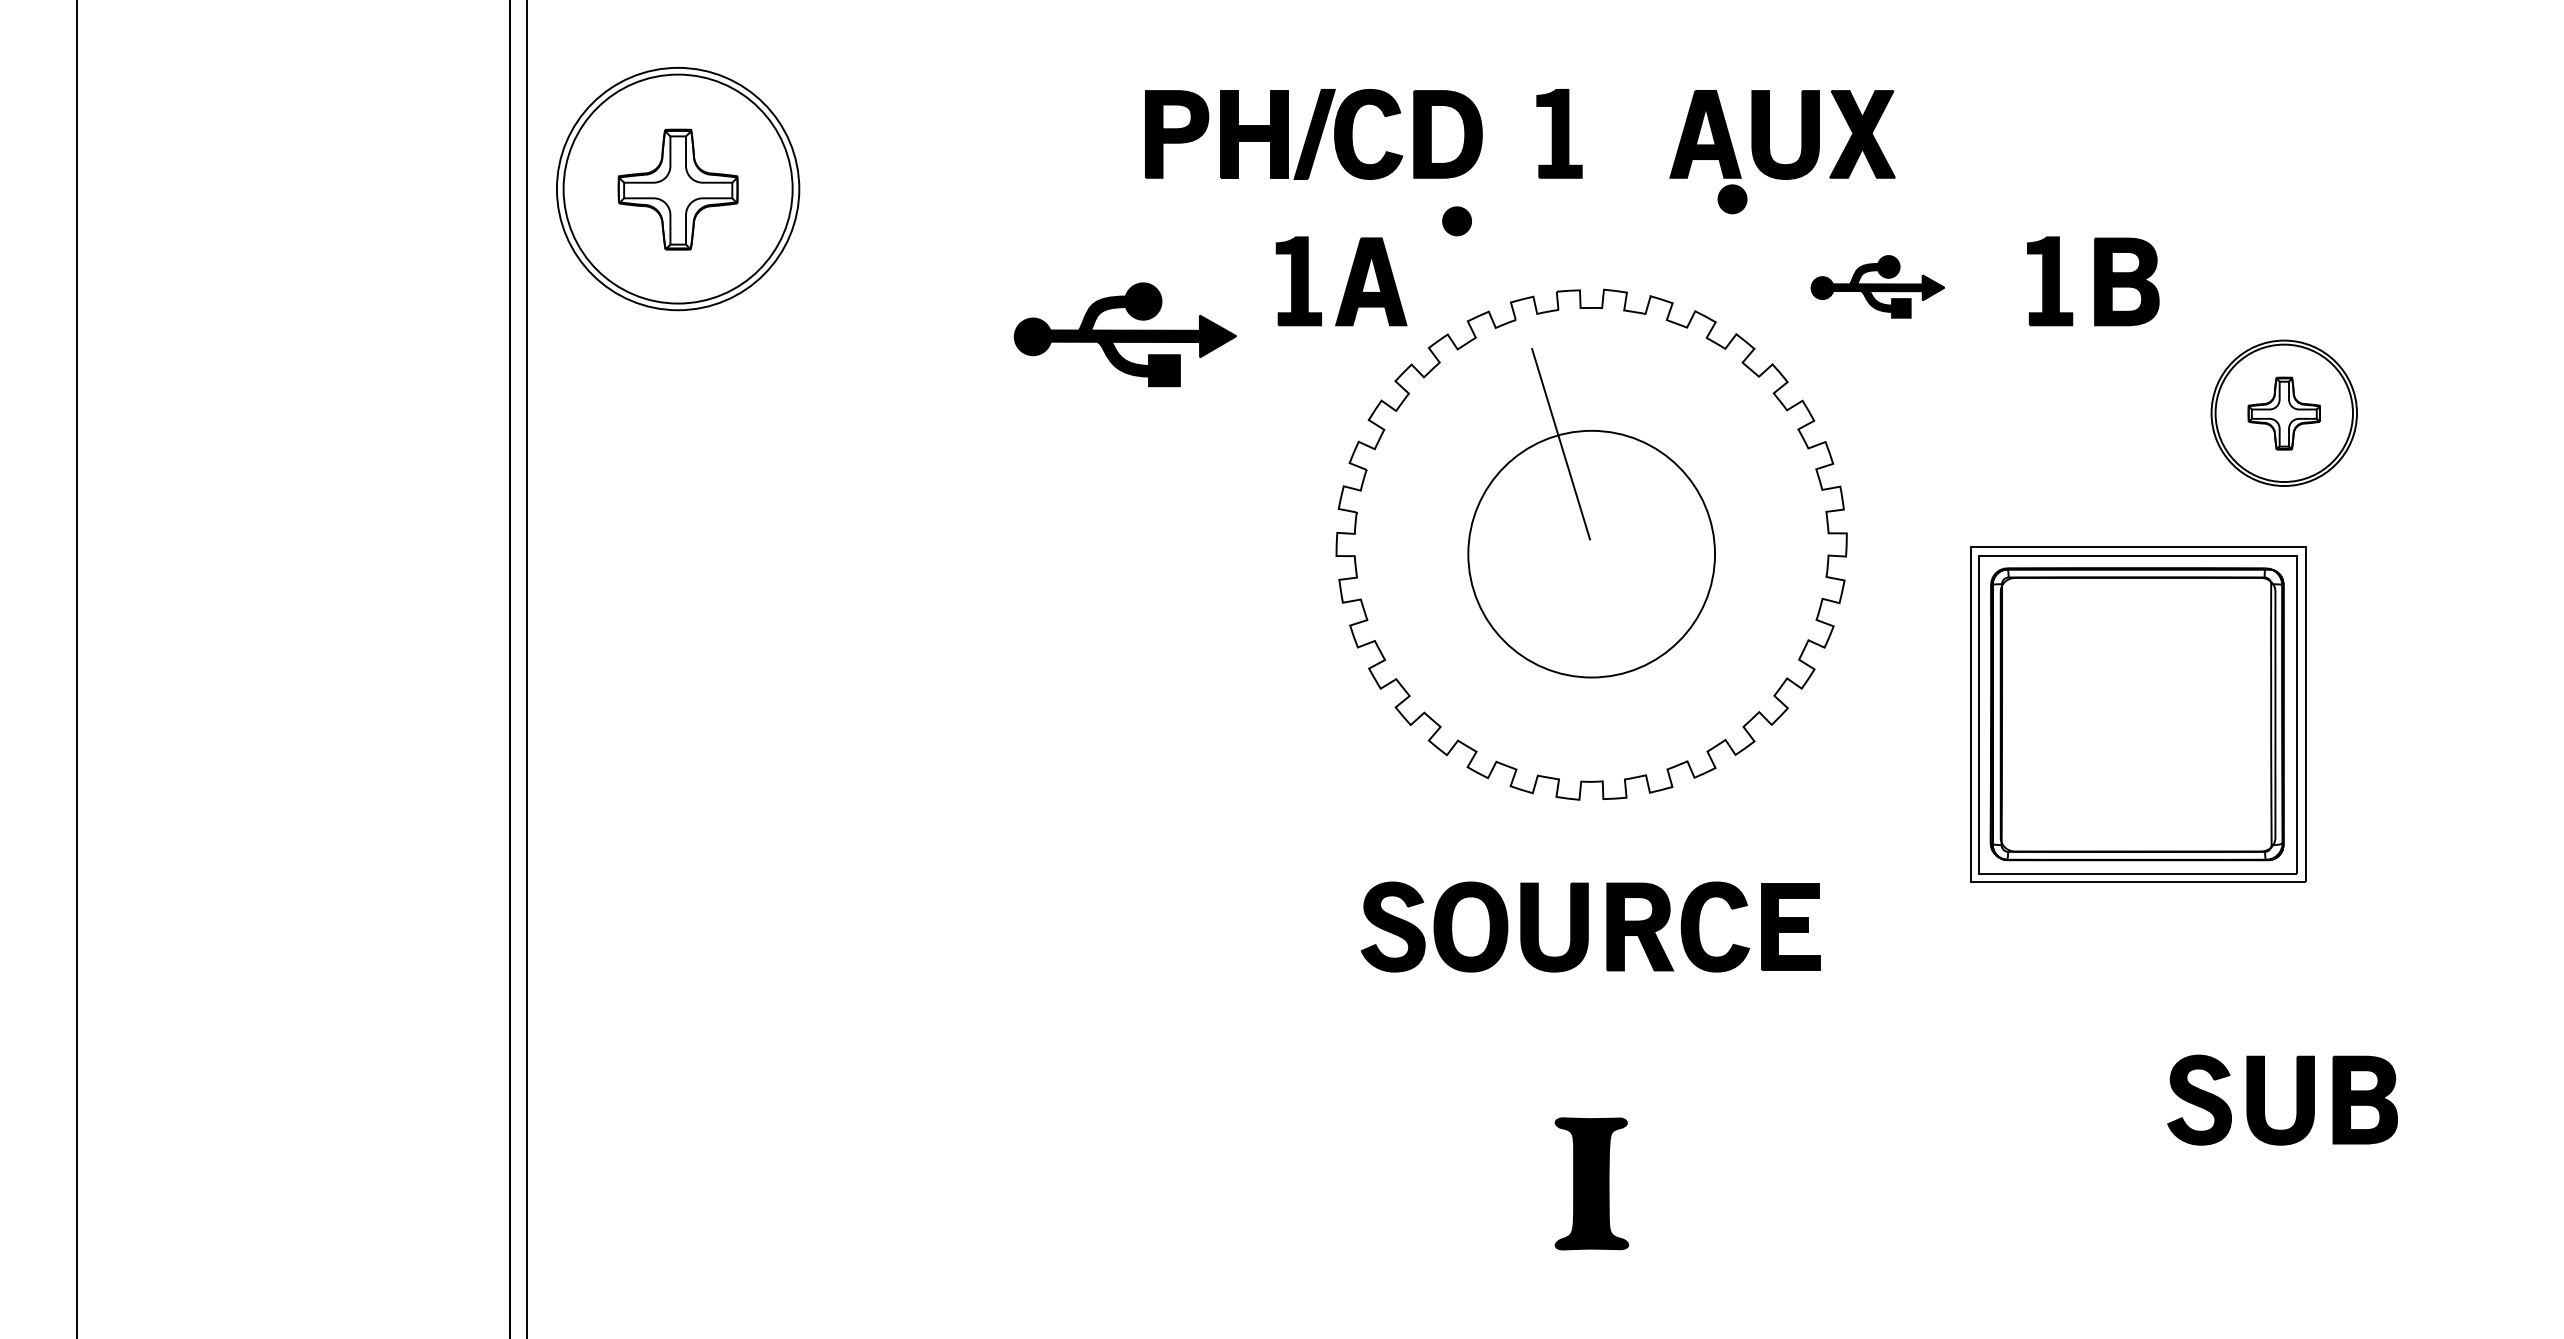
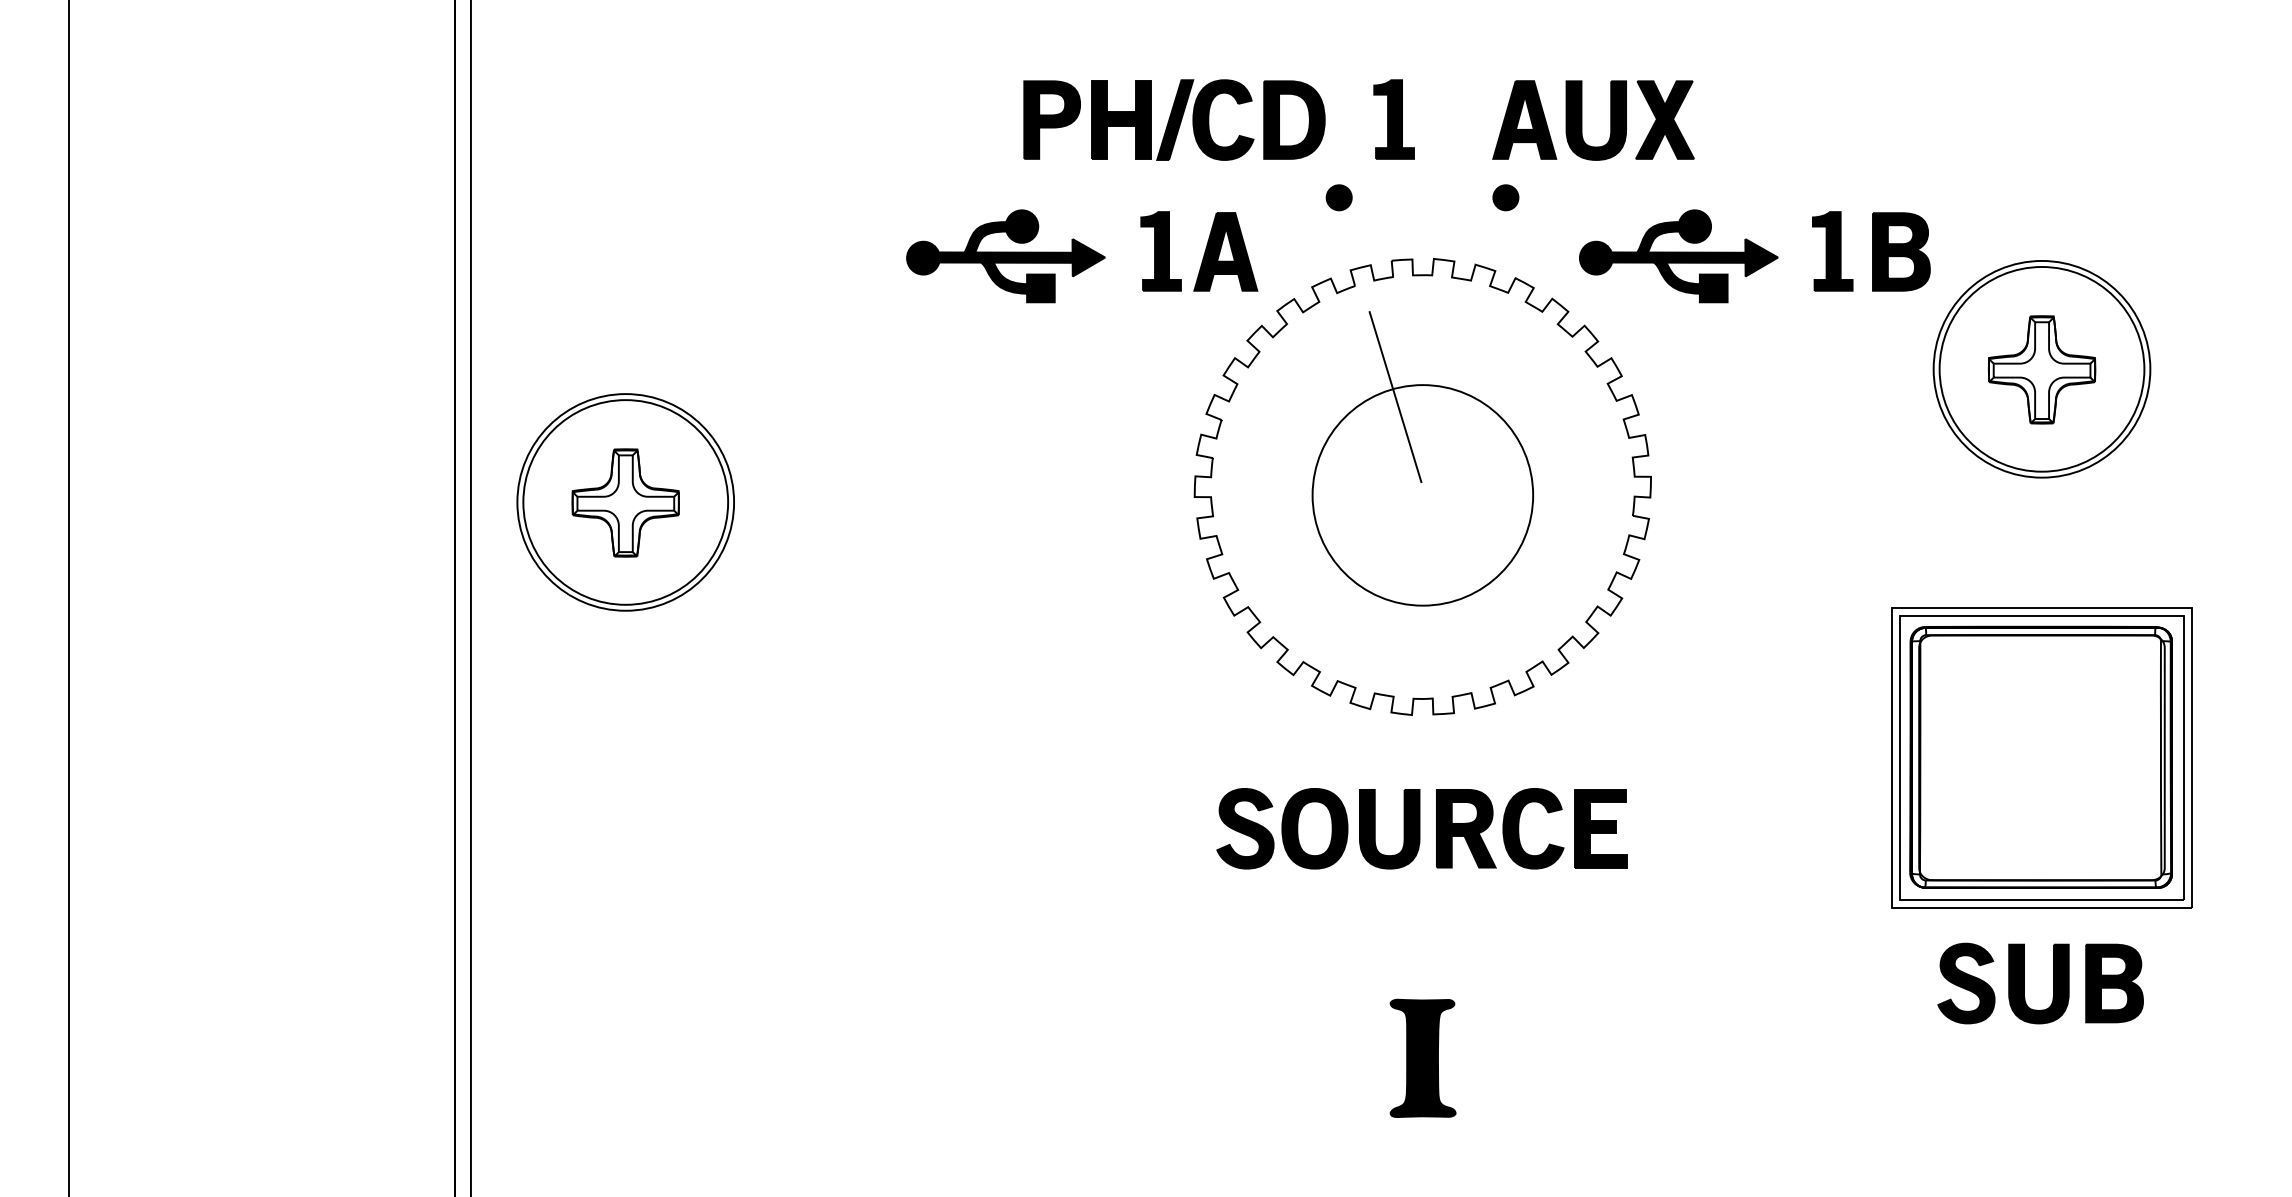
part: (678, 189) -> (626, 502), moved
part: (1732, 199) -> (1505, 197), moved
part: (1456, 221) -> (1338, 197), moved
part: (1877, 286) -> (1678, 256), size x1.67
part: (1124, 334) -> (1005, 256), moved
part: (2284, 413) -> (2042, 369), size x1.67
part: (2138, 714) -> (2042, 757), moved

